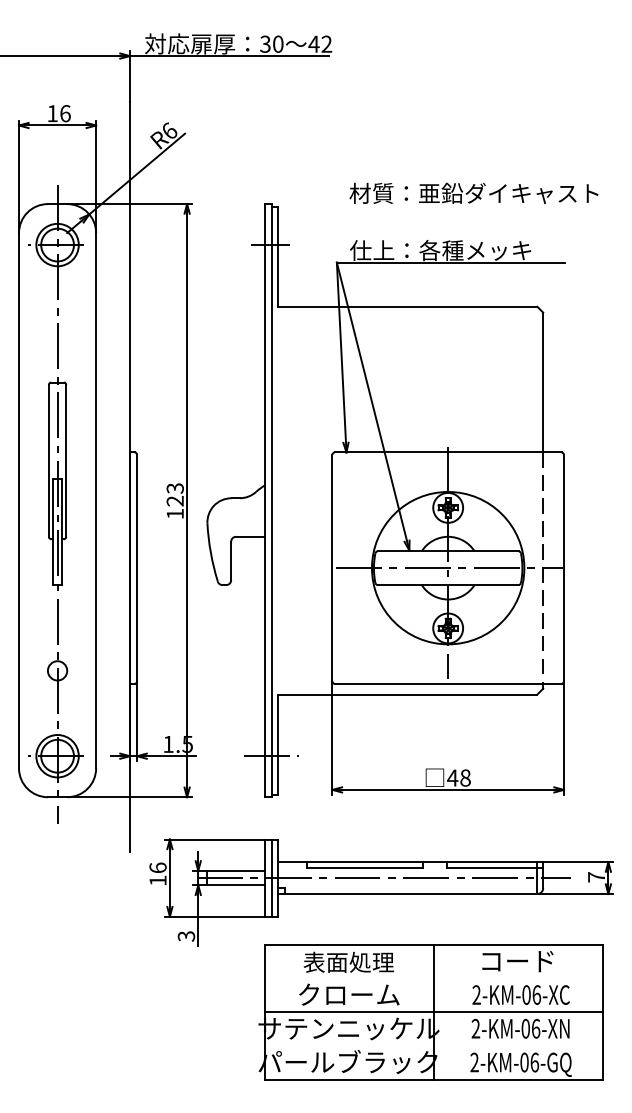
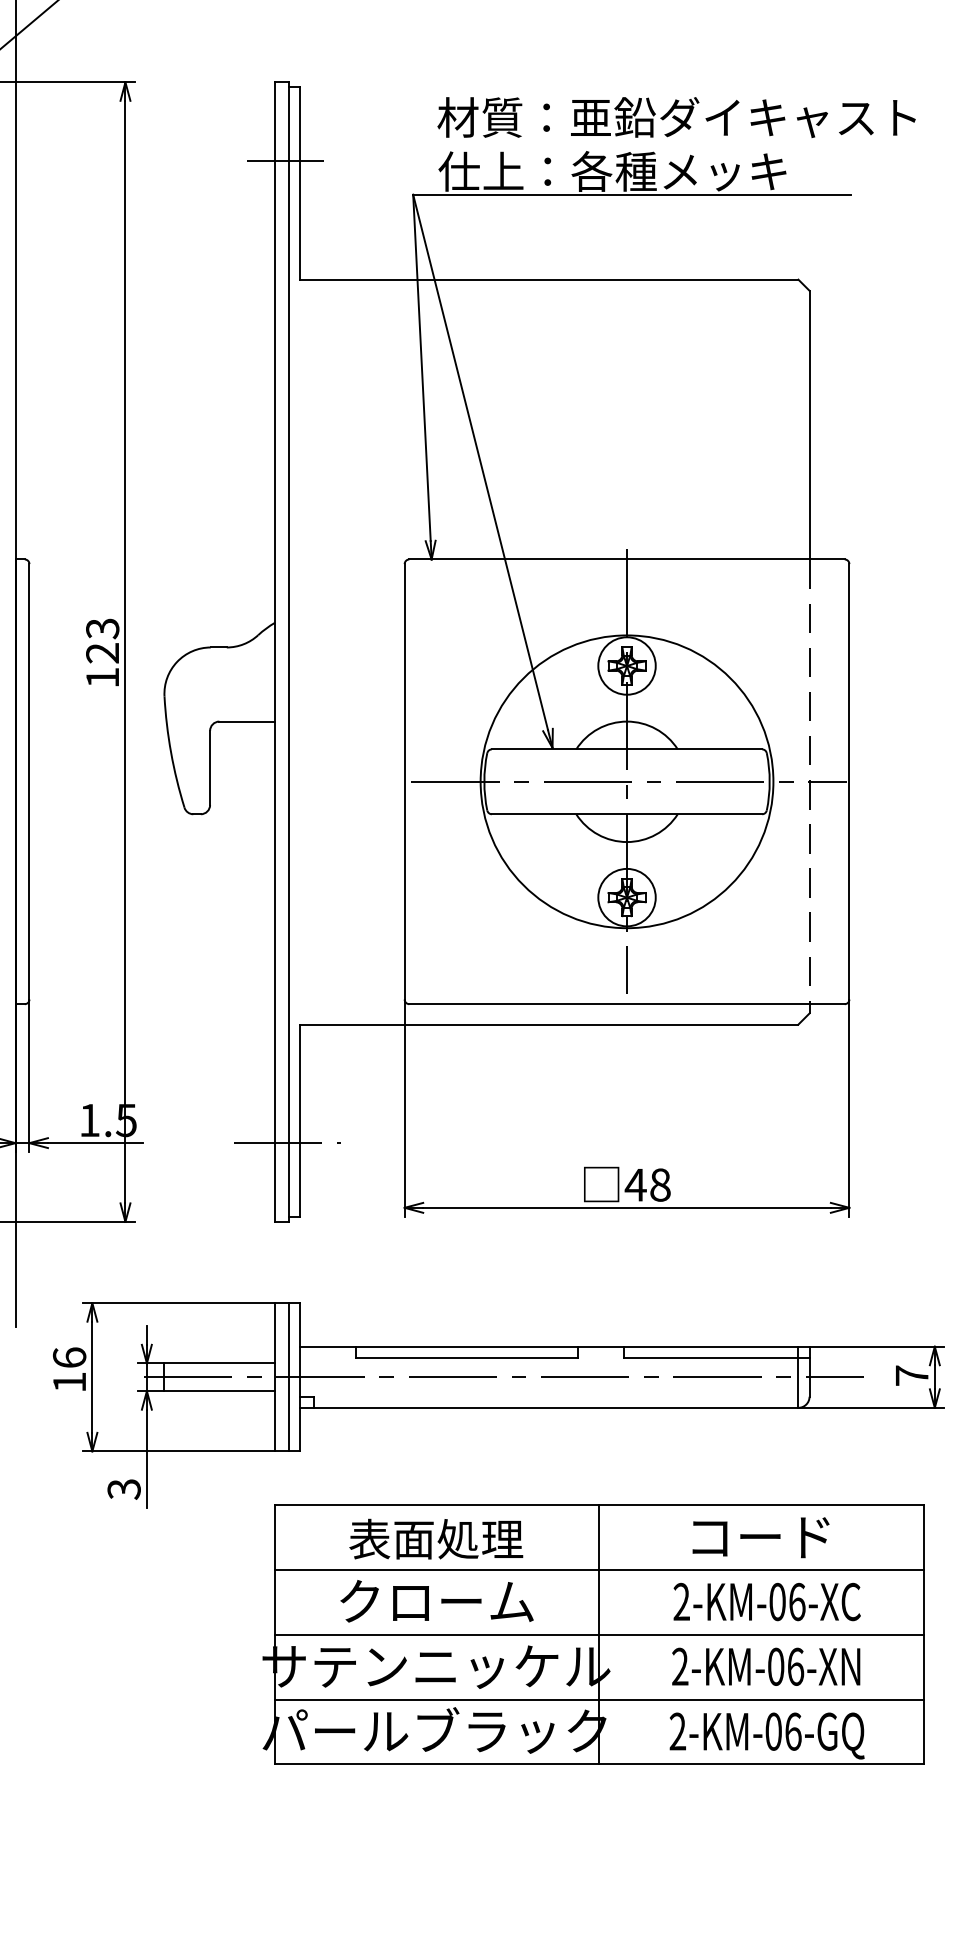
text: (473, 192) -> (675, 115), moved
line: (433, 978) -> (598, 1570), added
line: (433, 1045) -> (598, 1698), added

